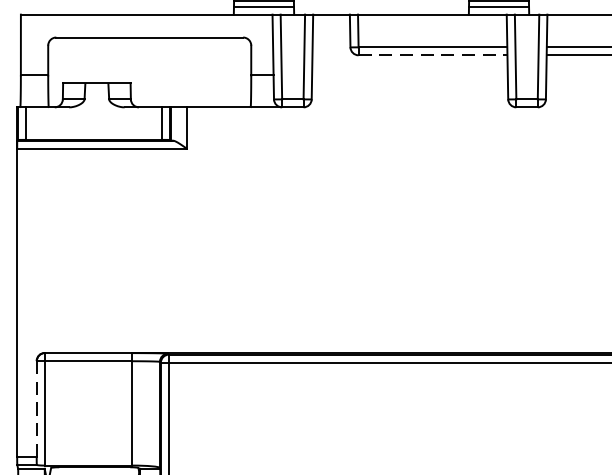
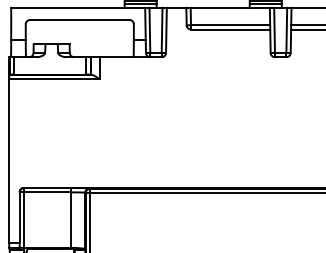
line: (432, 55) -> (230, 29), dashed -> solid
line: (36, 410) -> (19, 218), dashed -> solid

